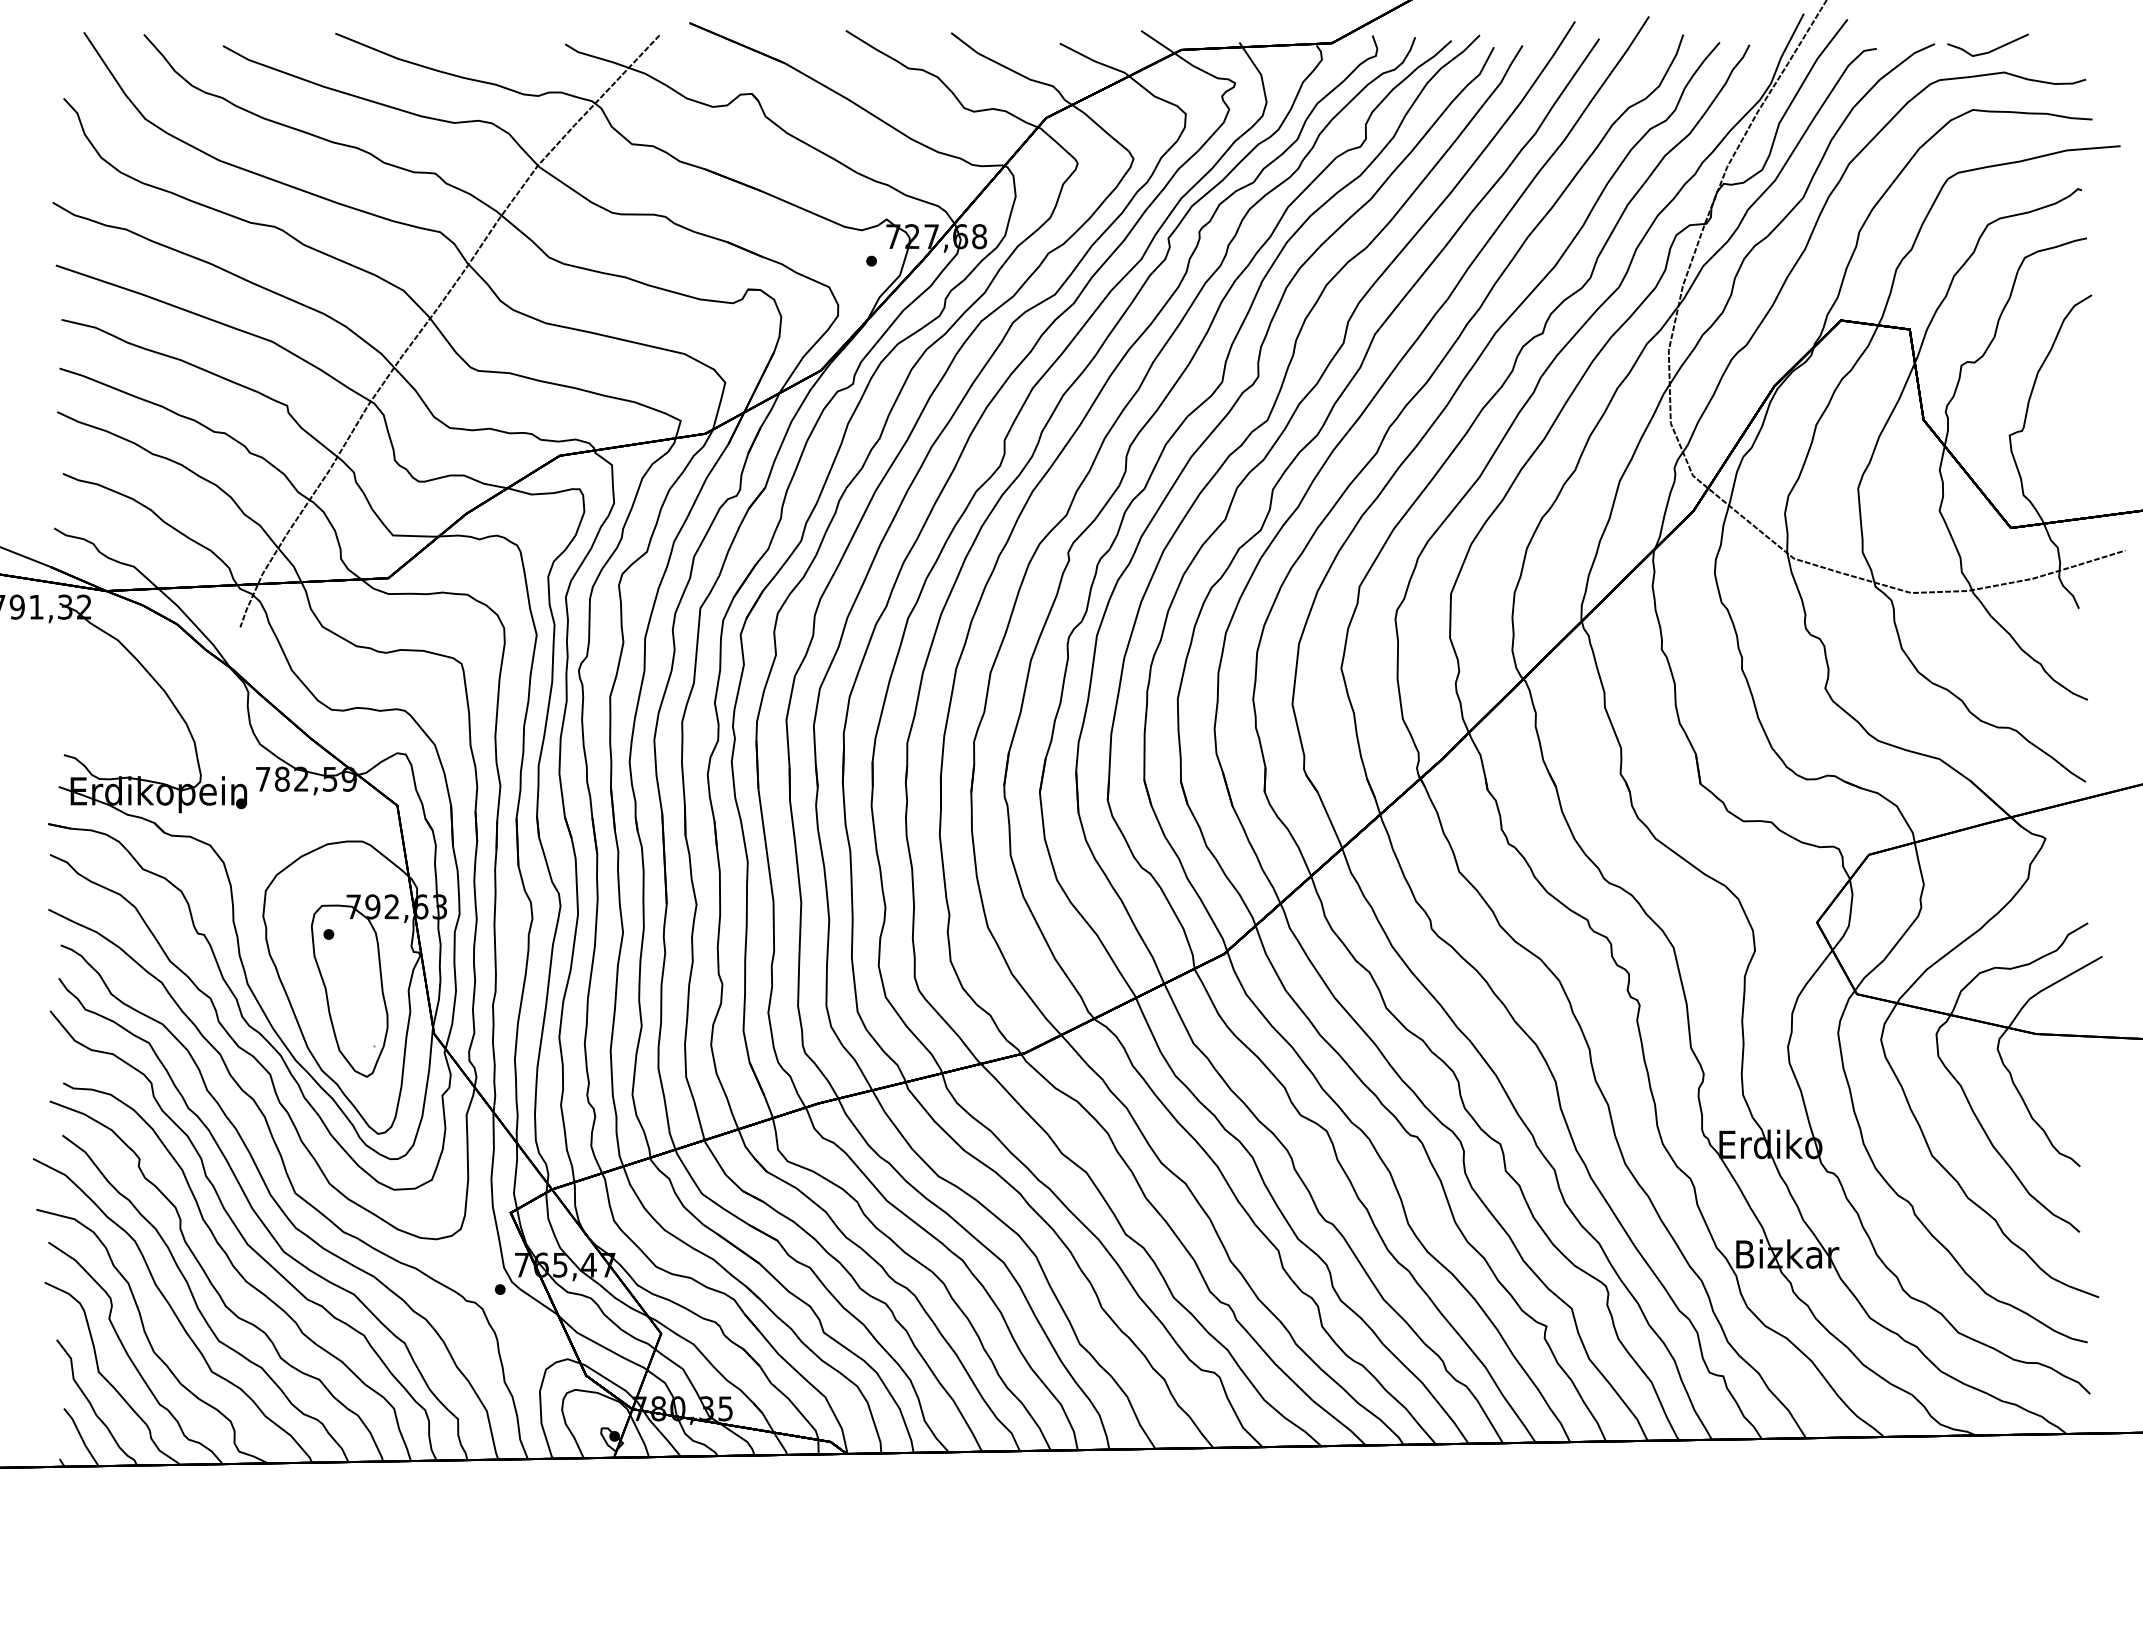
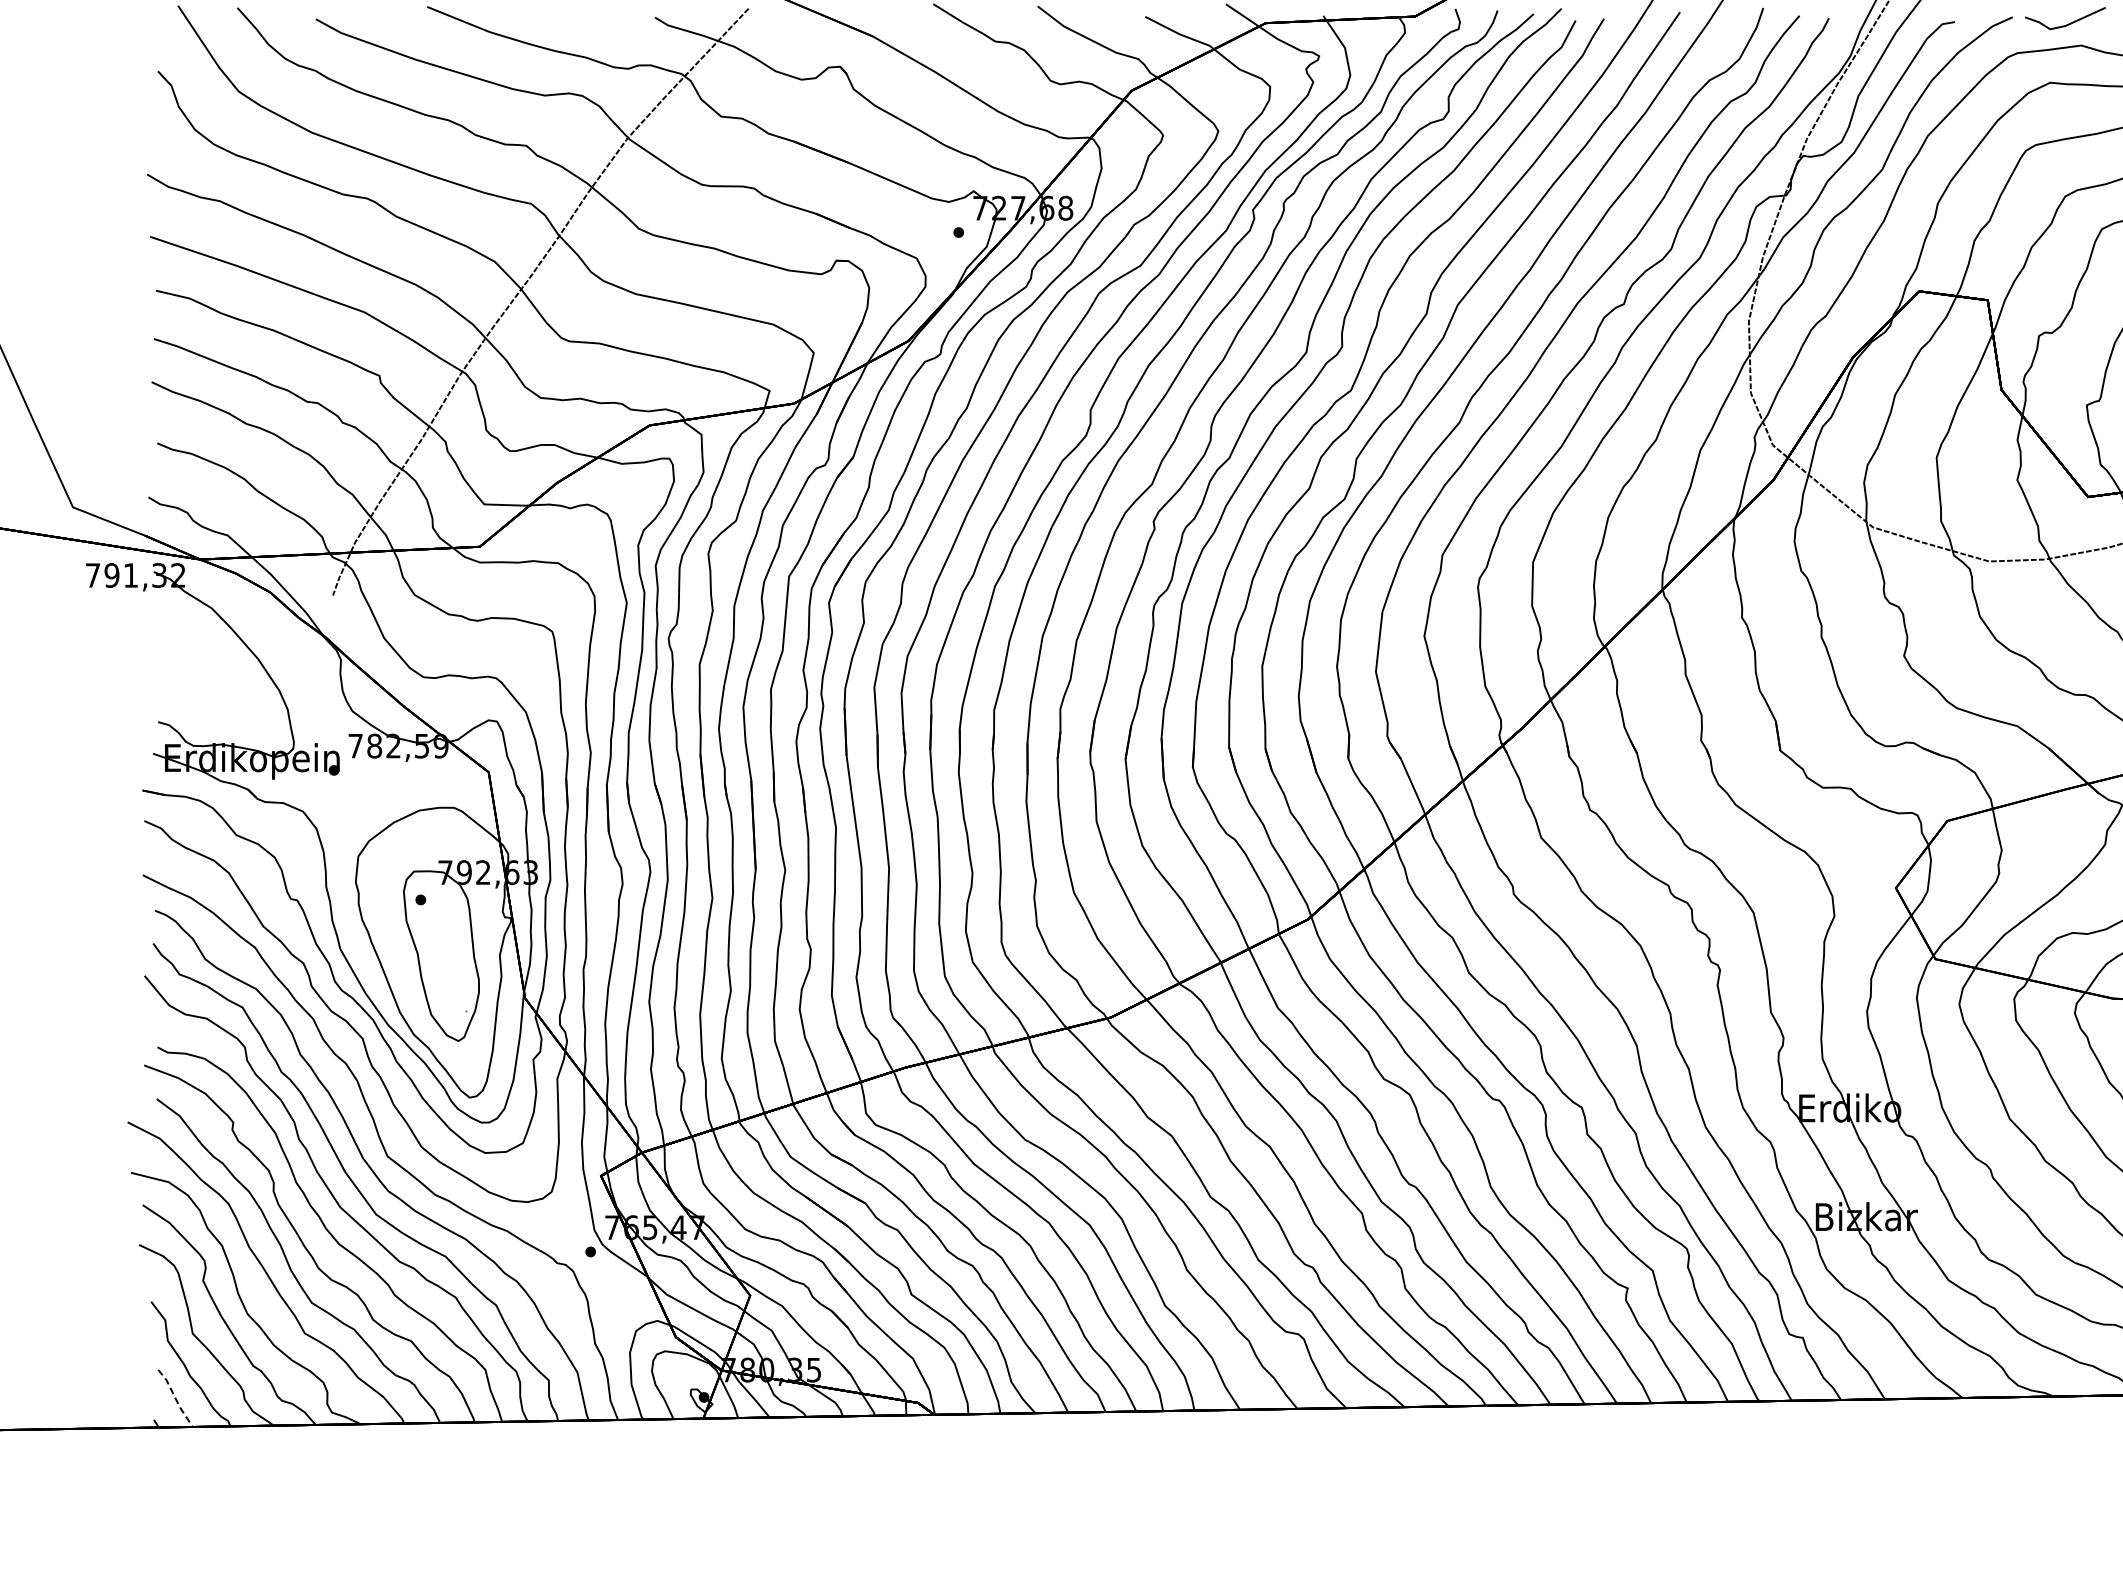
line: (81, 1437) -> (175, 1398), solid -> dashed

